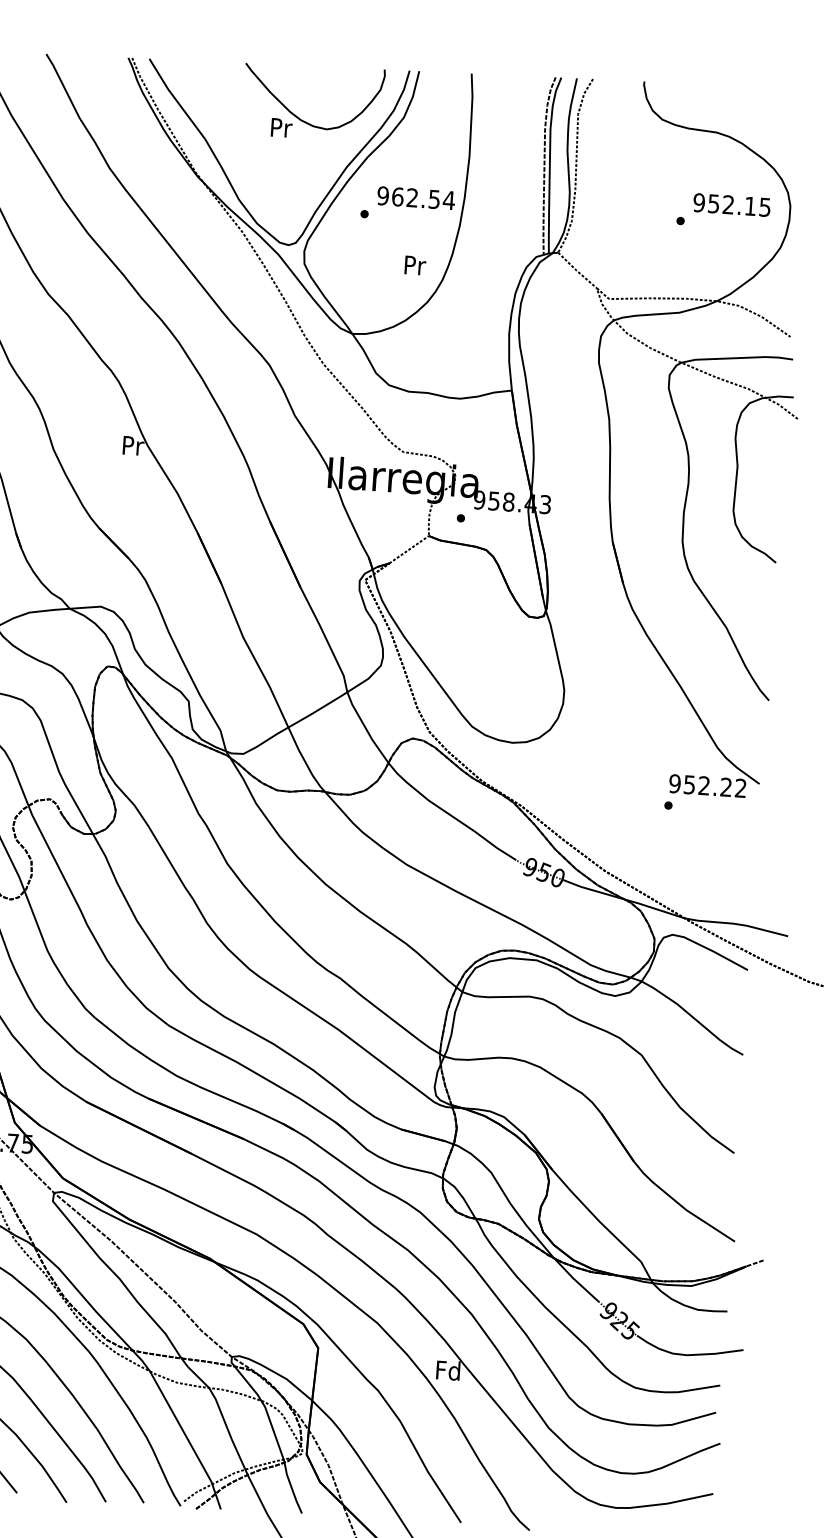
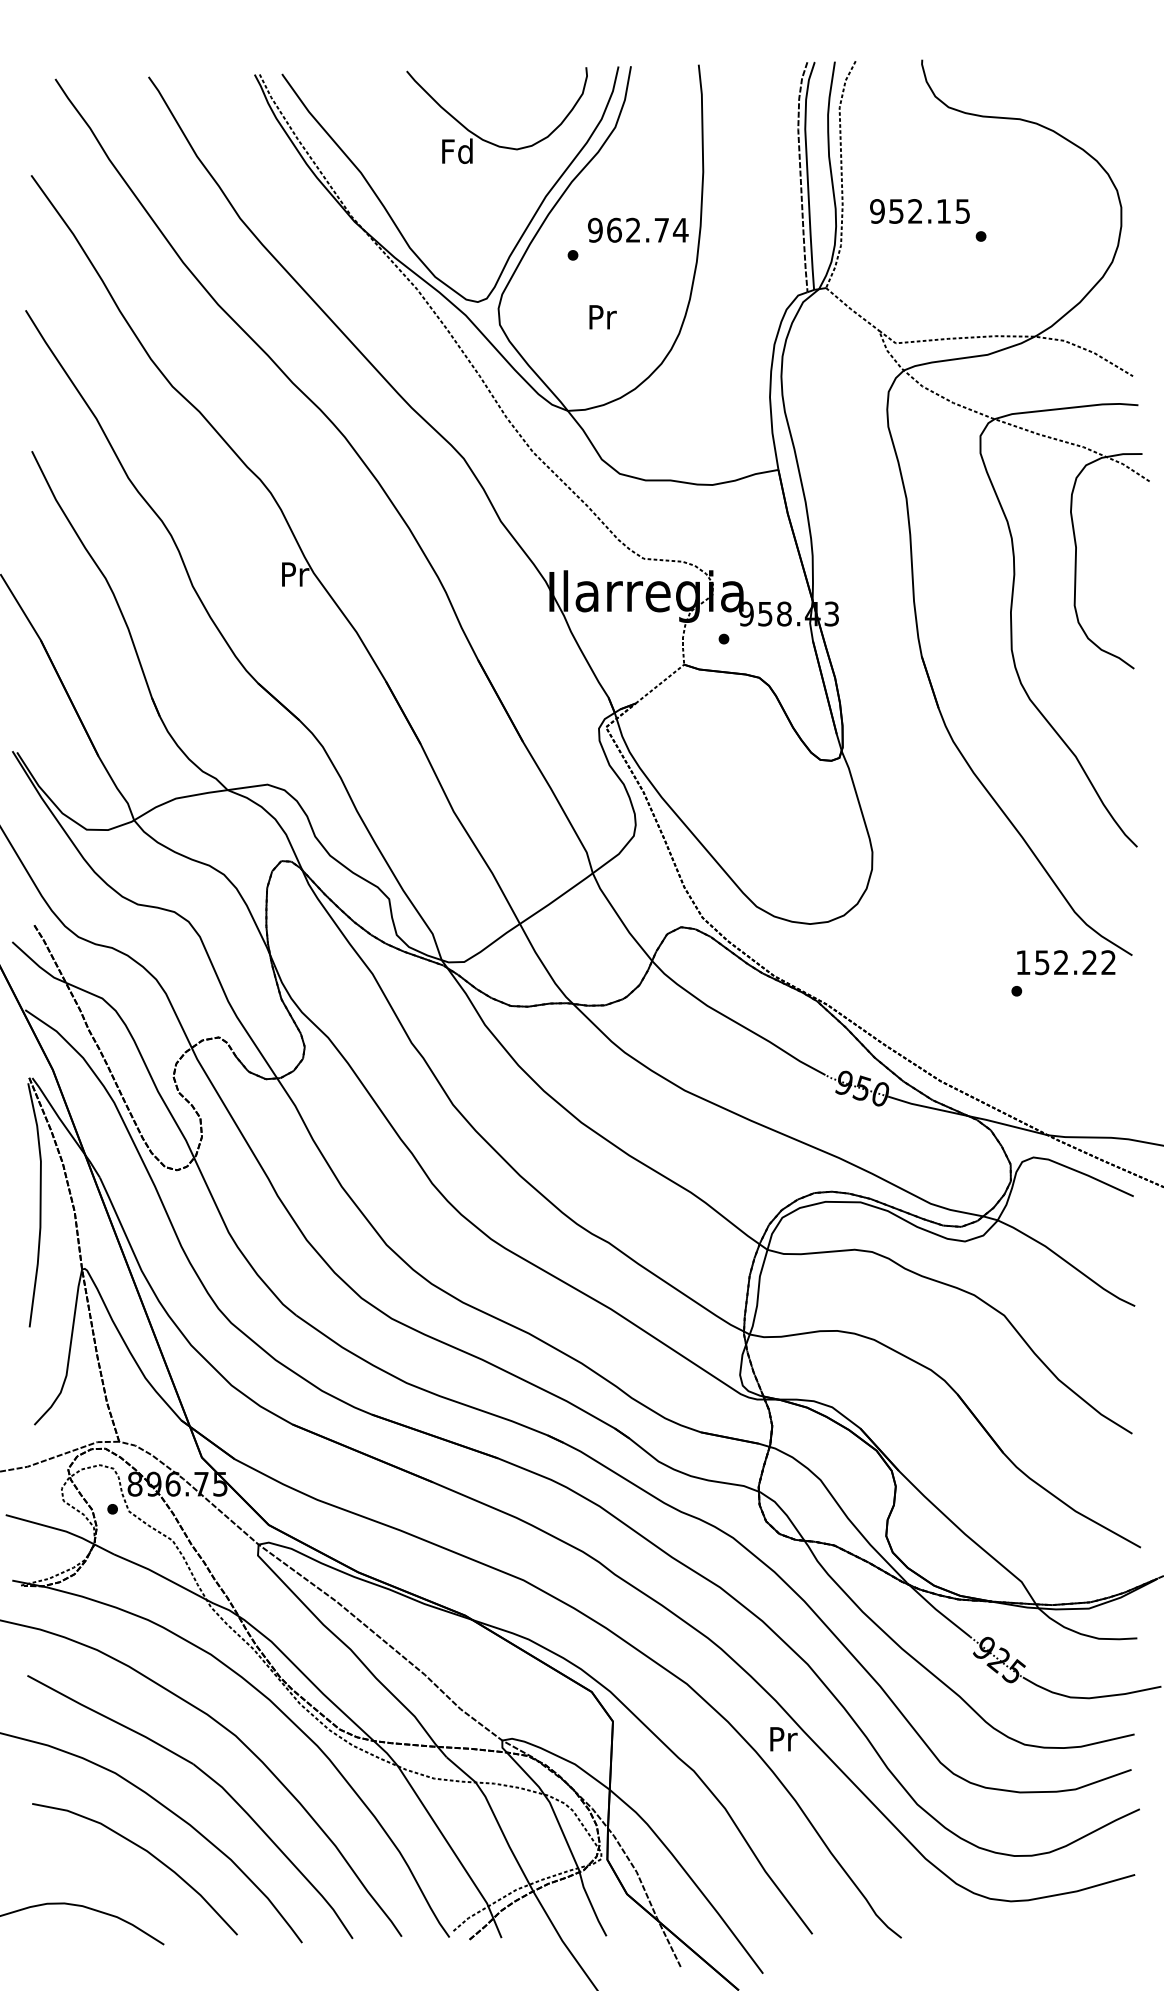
text: (280, 127) -> (457, 151), Pr -> Fd
text: (434, 199) -> (661, 230), 962.54 -> 962.74
text: (731, 205) -> (919, 211), moved
text: (414, 265) -> (602, 317), moved
text: (674, 783) -> (1022, 962), 952.22 -> 152.22
text: (448, 1370) -> (782, 1738), Fd -> Pr

